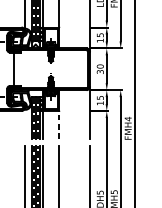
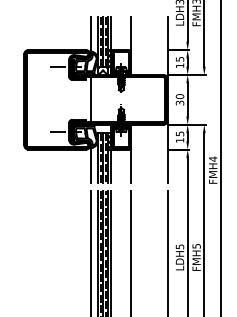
line: (13, 68) -> (90, 99), moved
line: (25, 122) -> (90, 163), added
line: (59, 124) -> (131, 165), dashed -> solid

